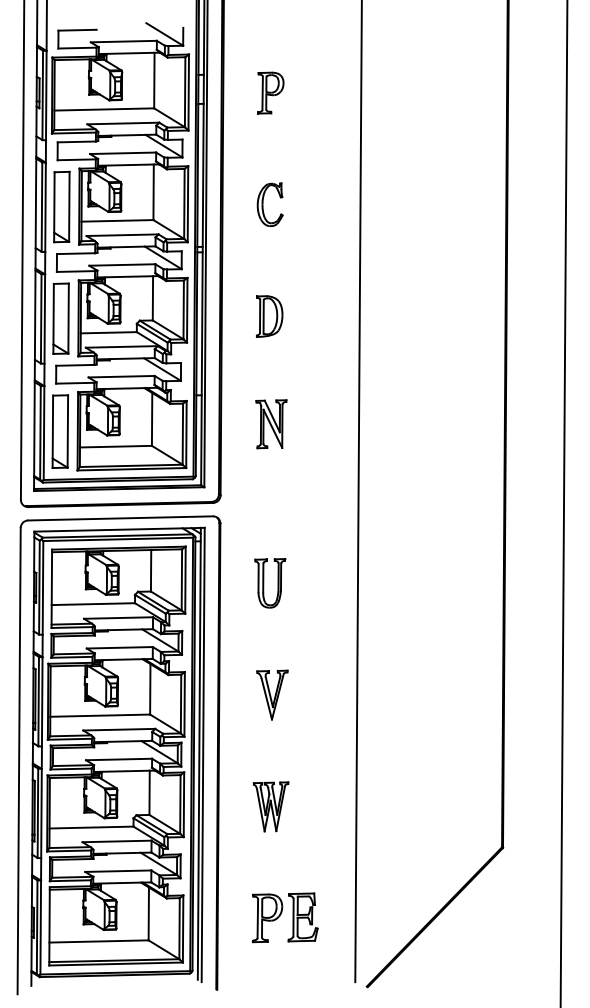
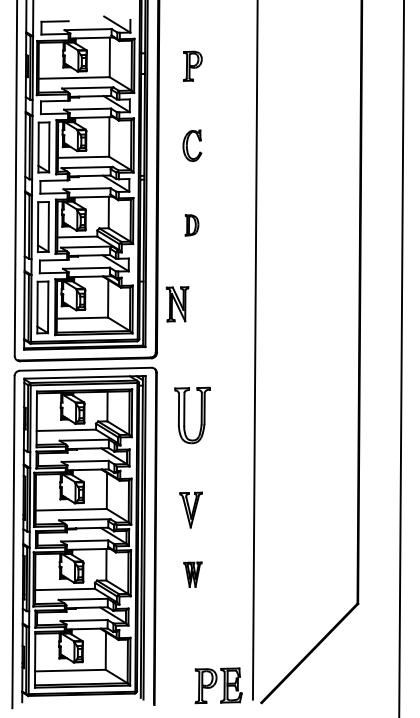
part: (269, 316) -> (191, 225), size x0.7
part: (271, 424) -> (177, 304), moved
part: (270, 583) -> (192, 415), size x1.6
part: (272, 694) -> (191, 509), moved
part: (270, 806) -> (192, 574), size x0.7
part: (284, 917) -> (218, 685), moved

